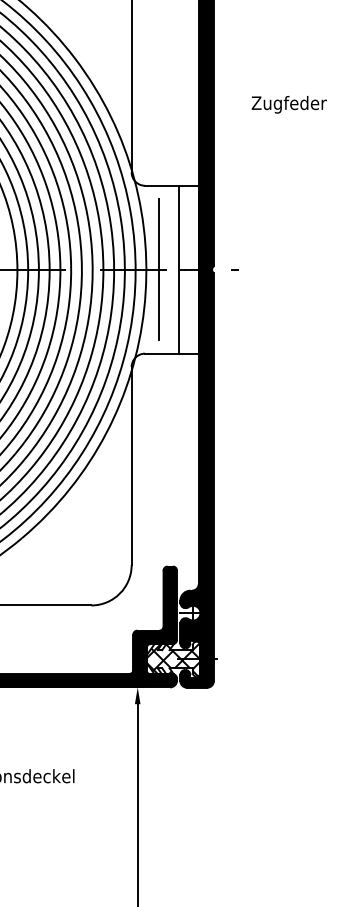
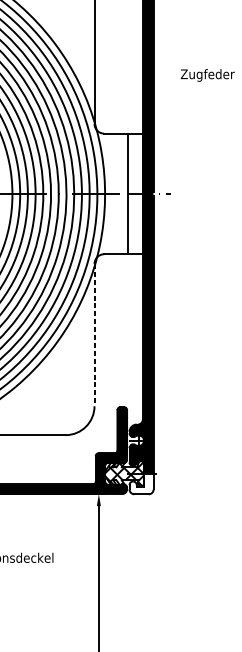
line: (158, 269) -> (113, 193), removed
line: (131, 466) -> (94, 335), solid -> dashed
fill: (196, 673) -> (141, 484), removed

